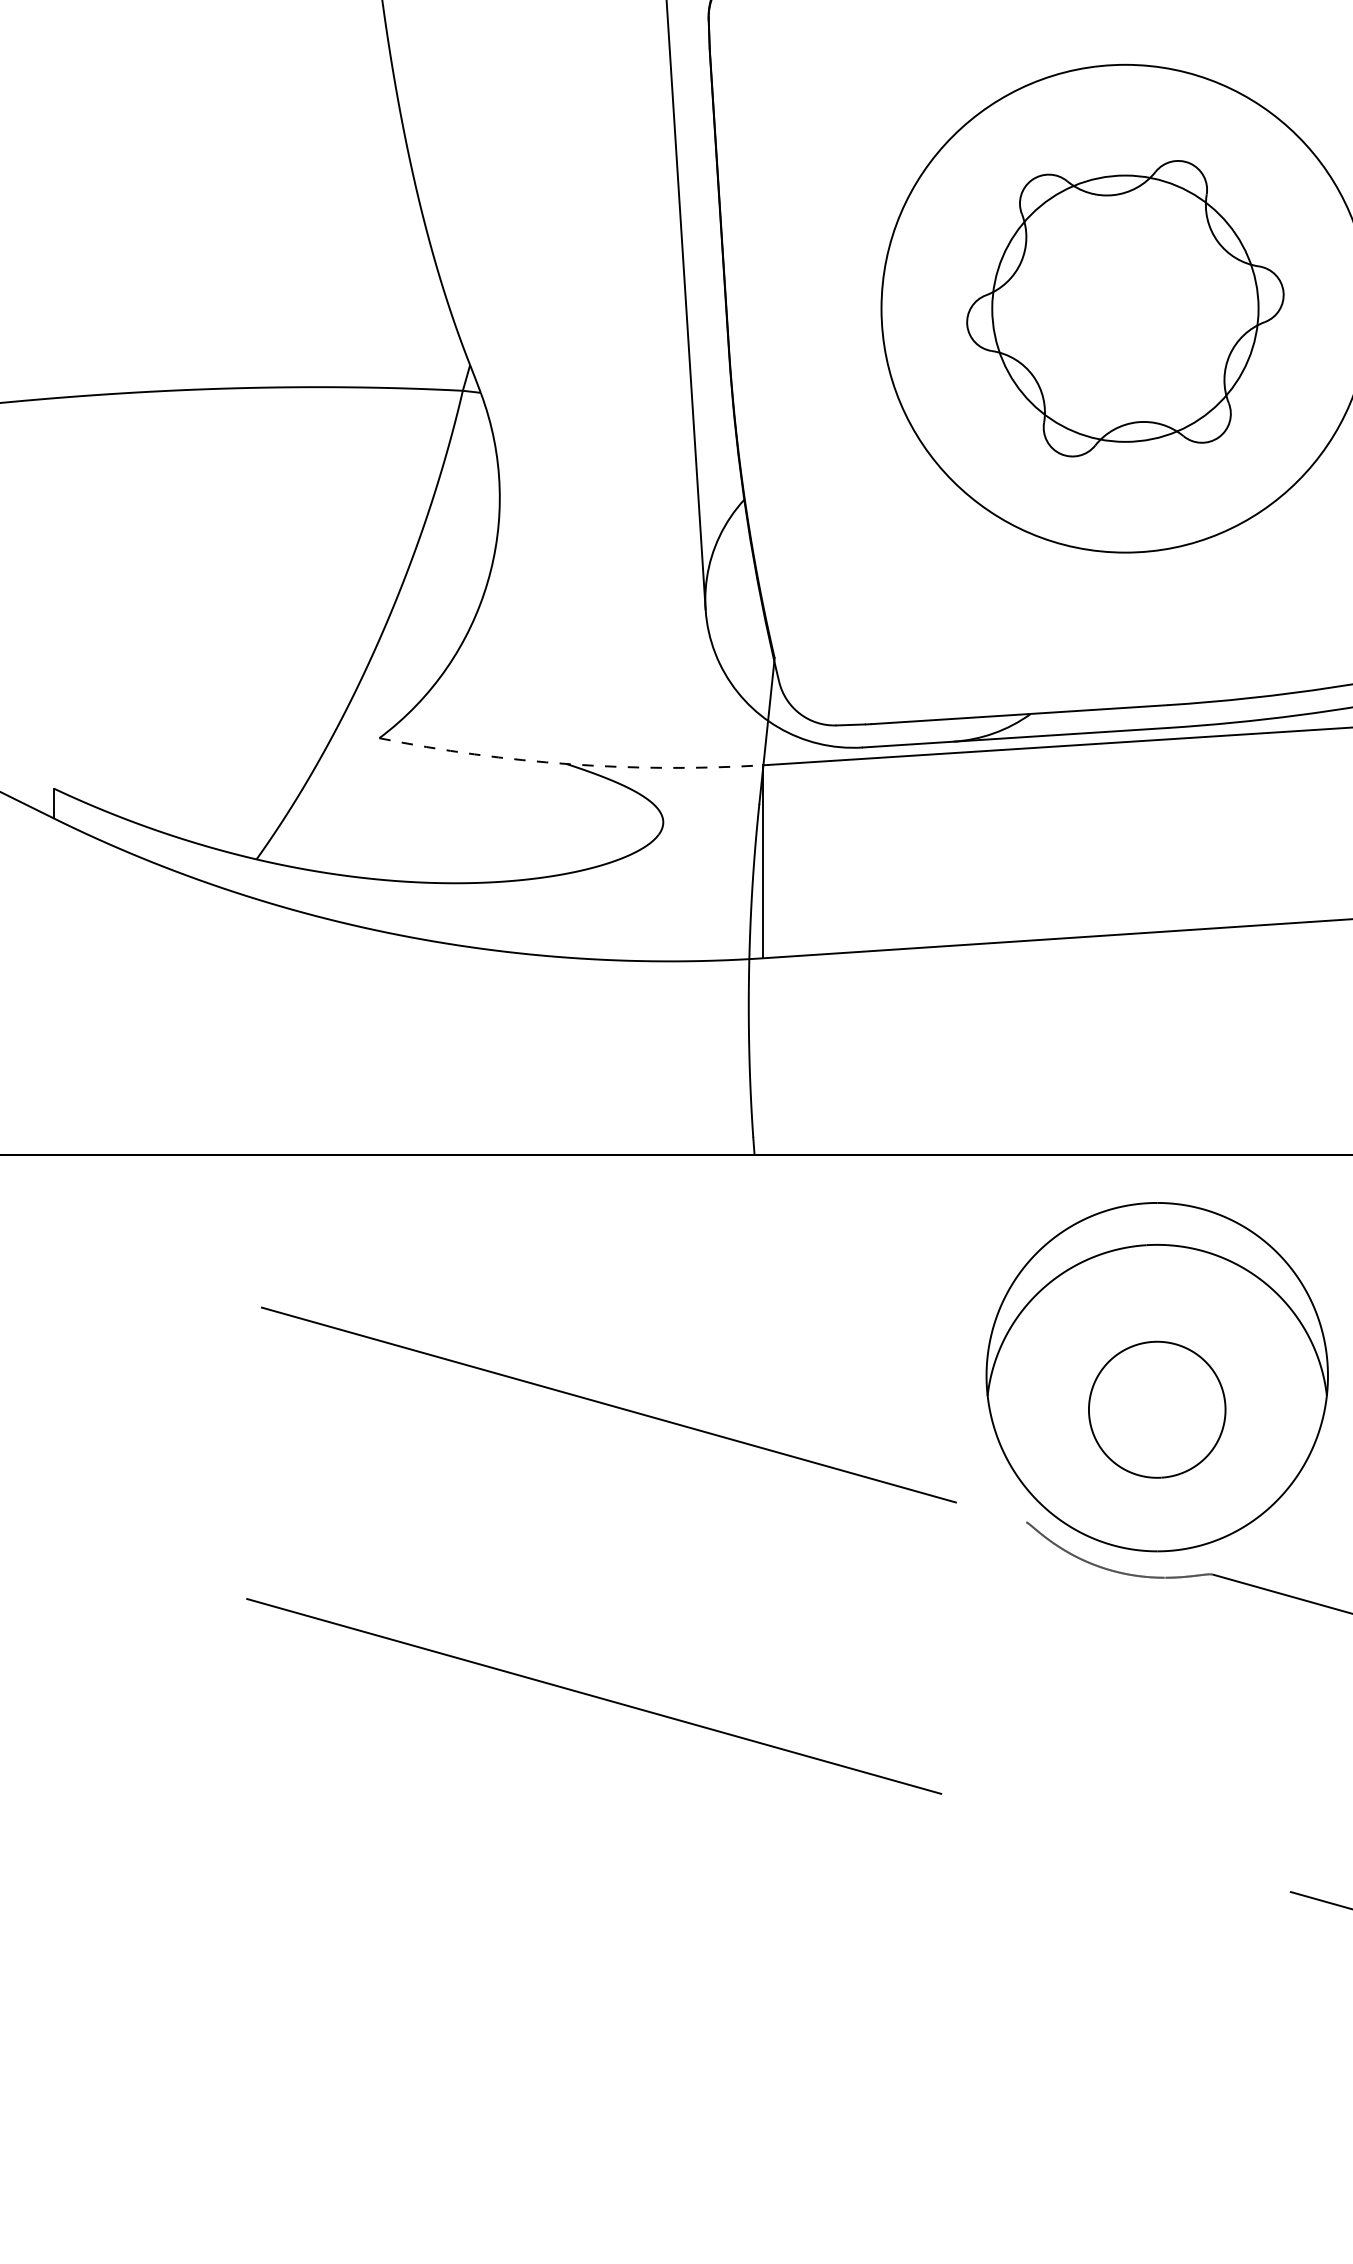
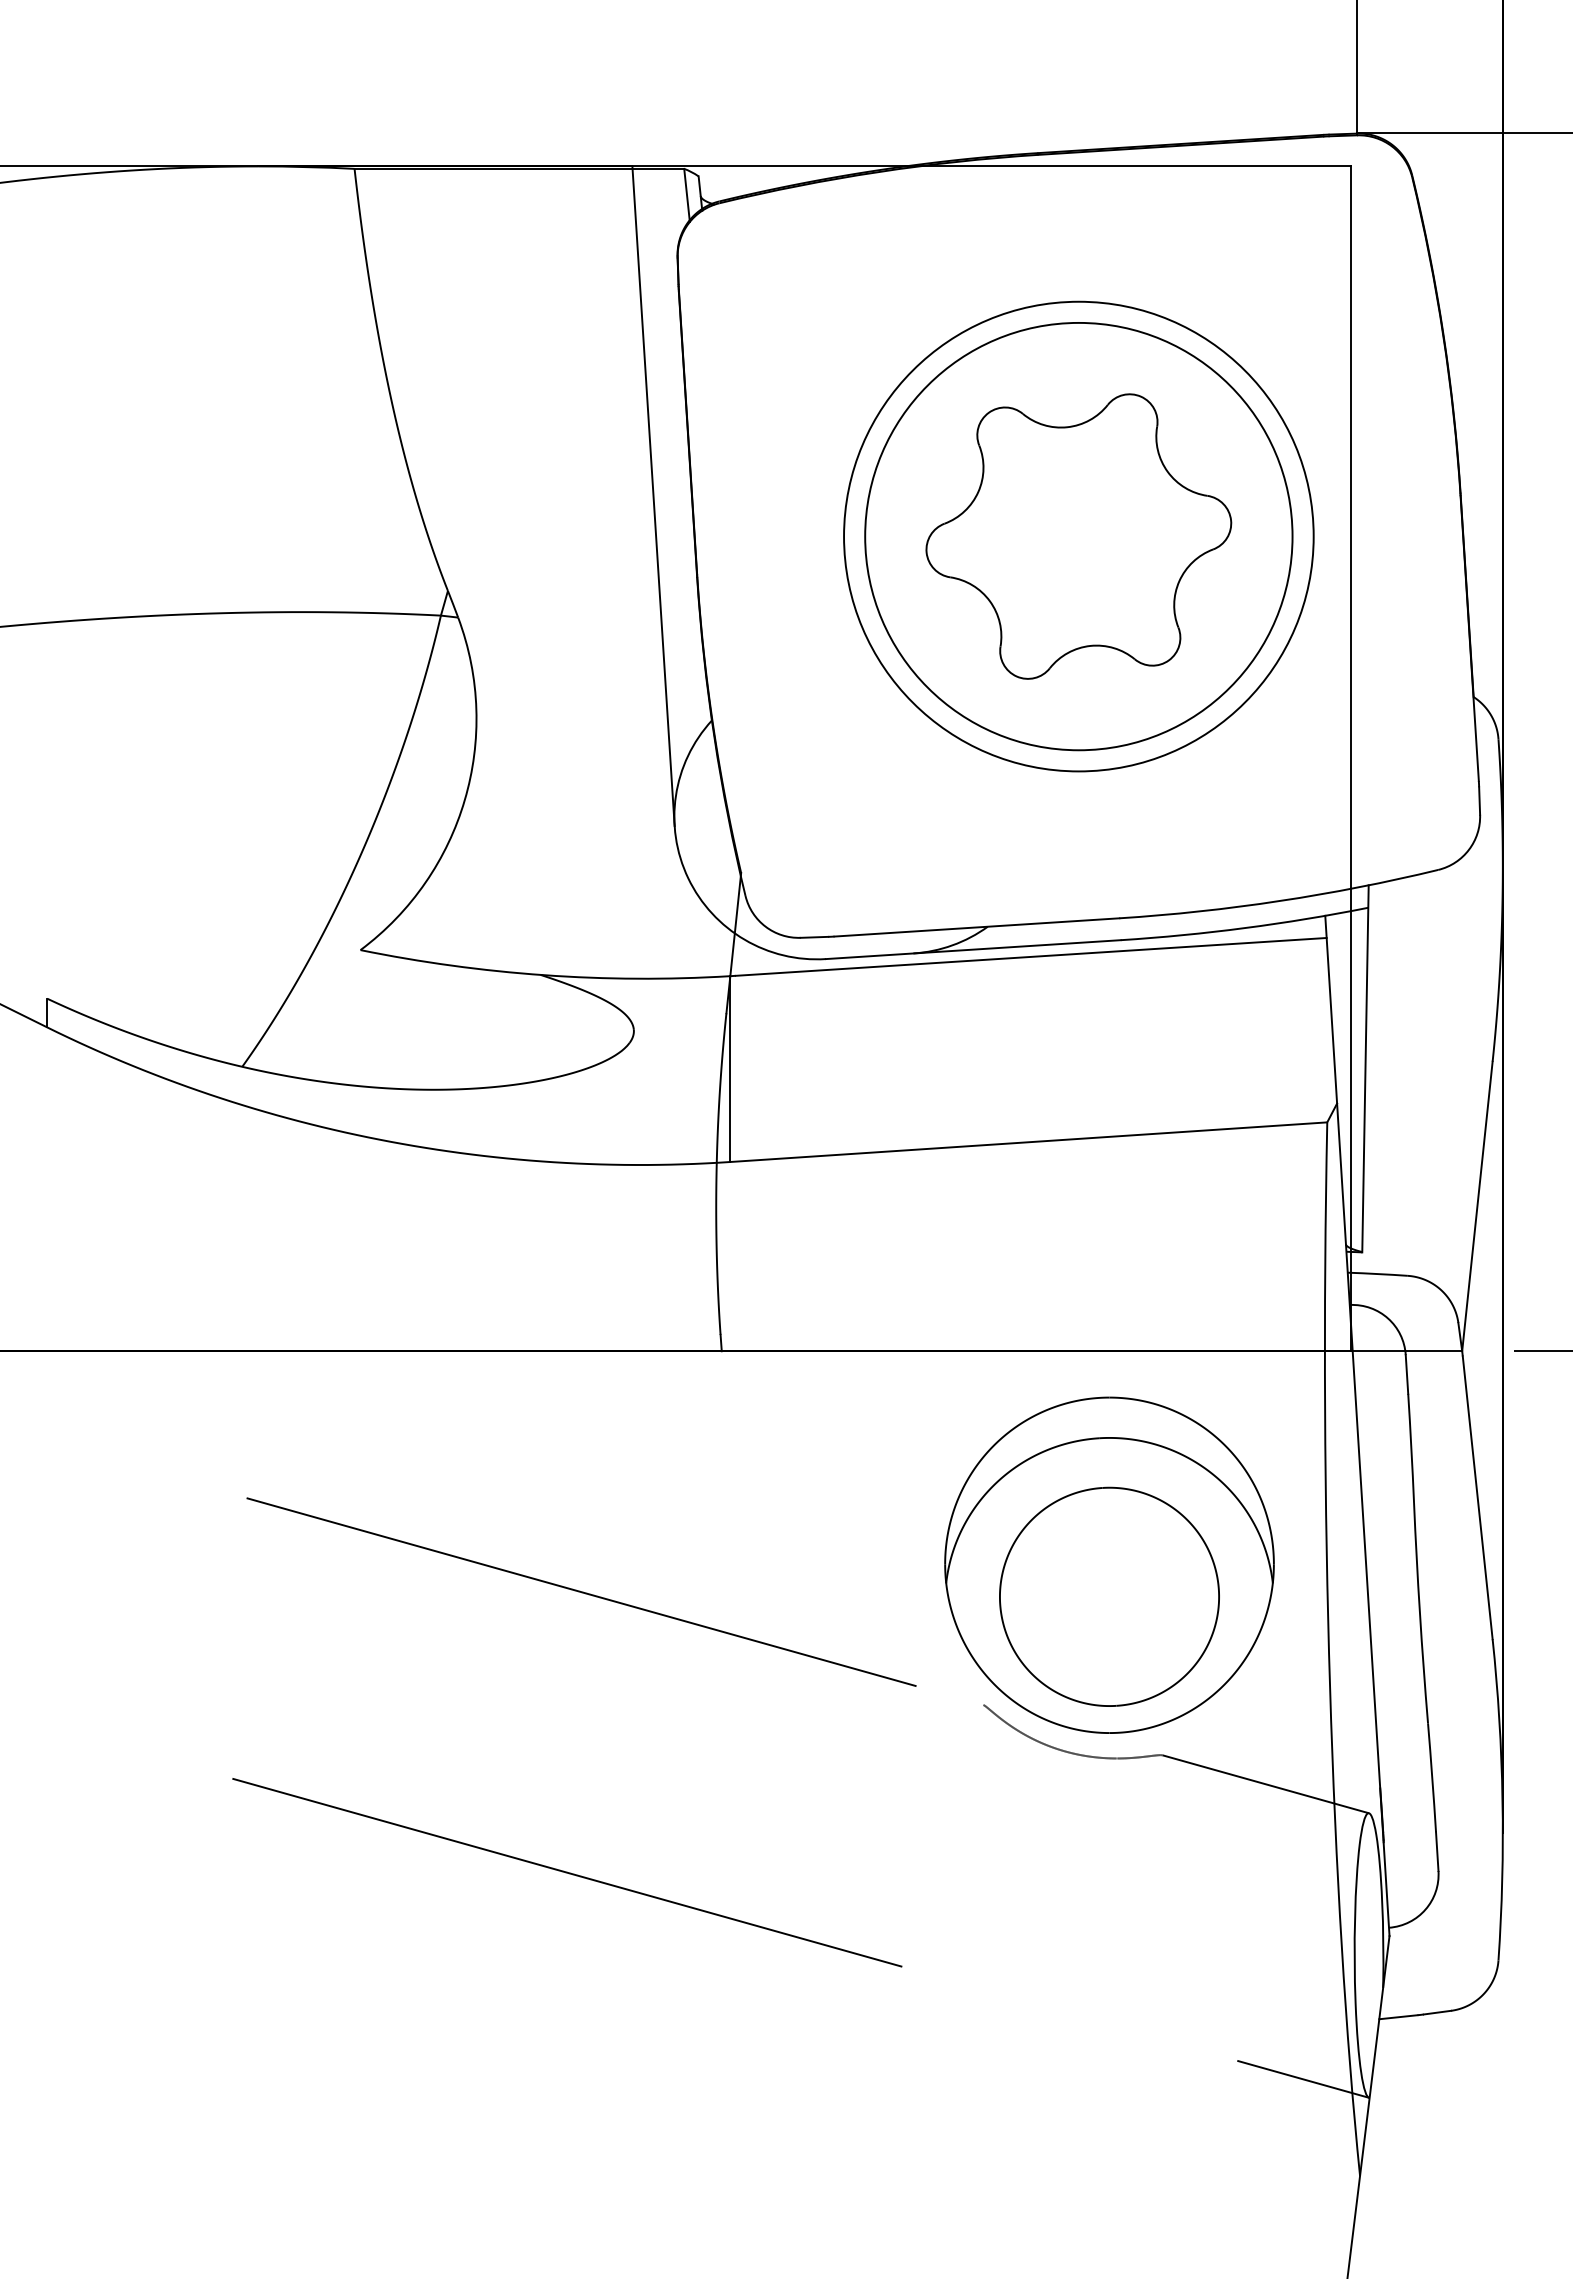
circle: (1125, 308) -> (1078, 536), size x1.67
arc: (570, 764) -> (544, 975), dashed -> solid
part: (1157, 1409) -> (1109, 1596), size x1.67

